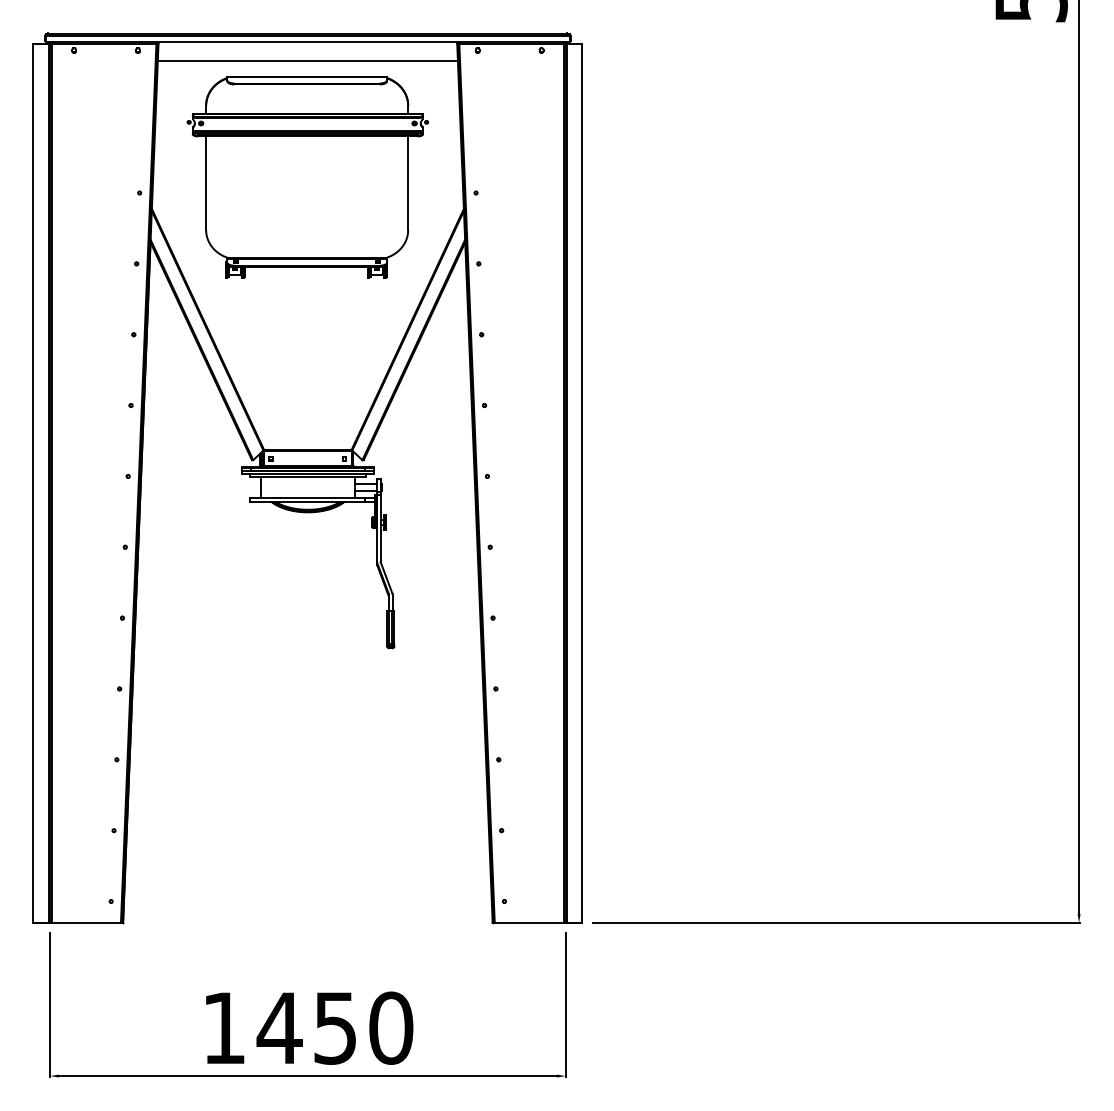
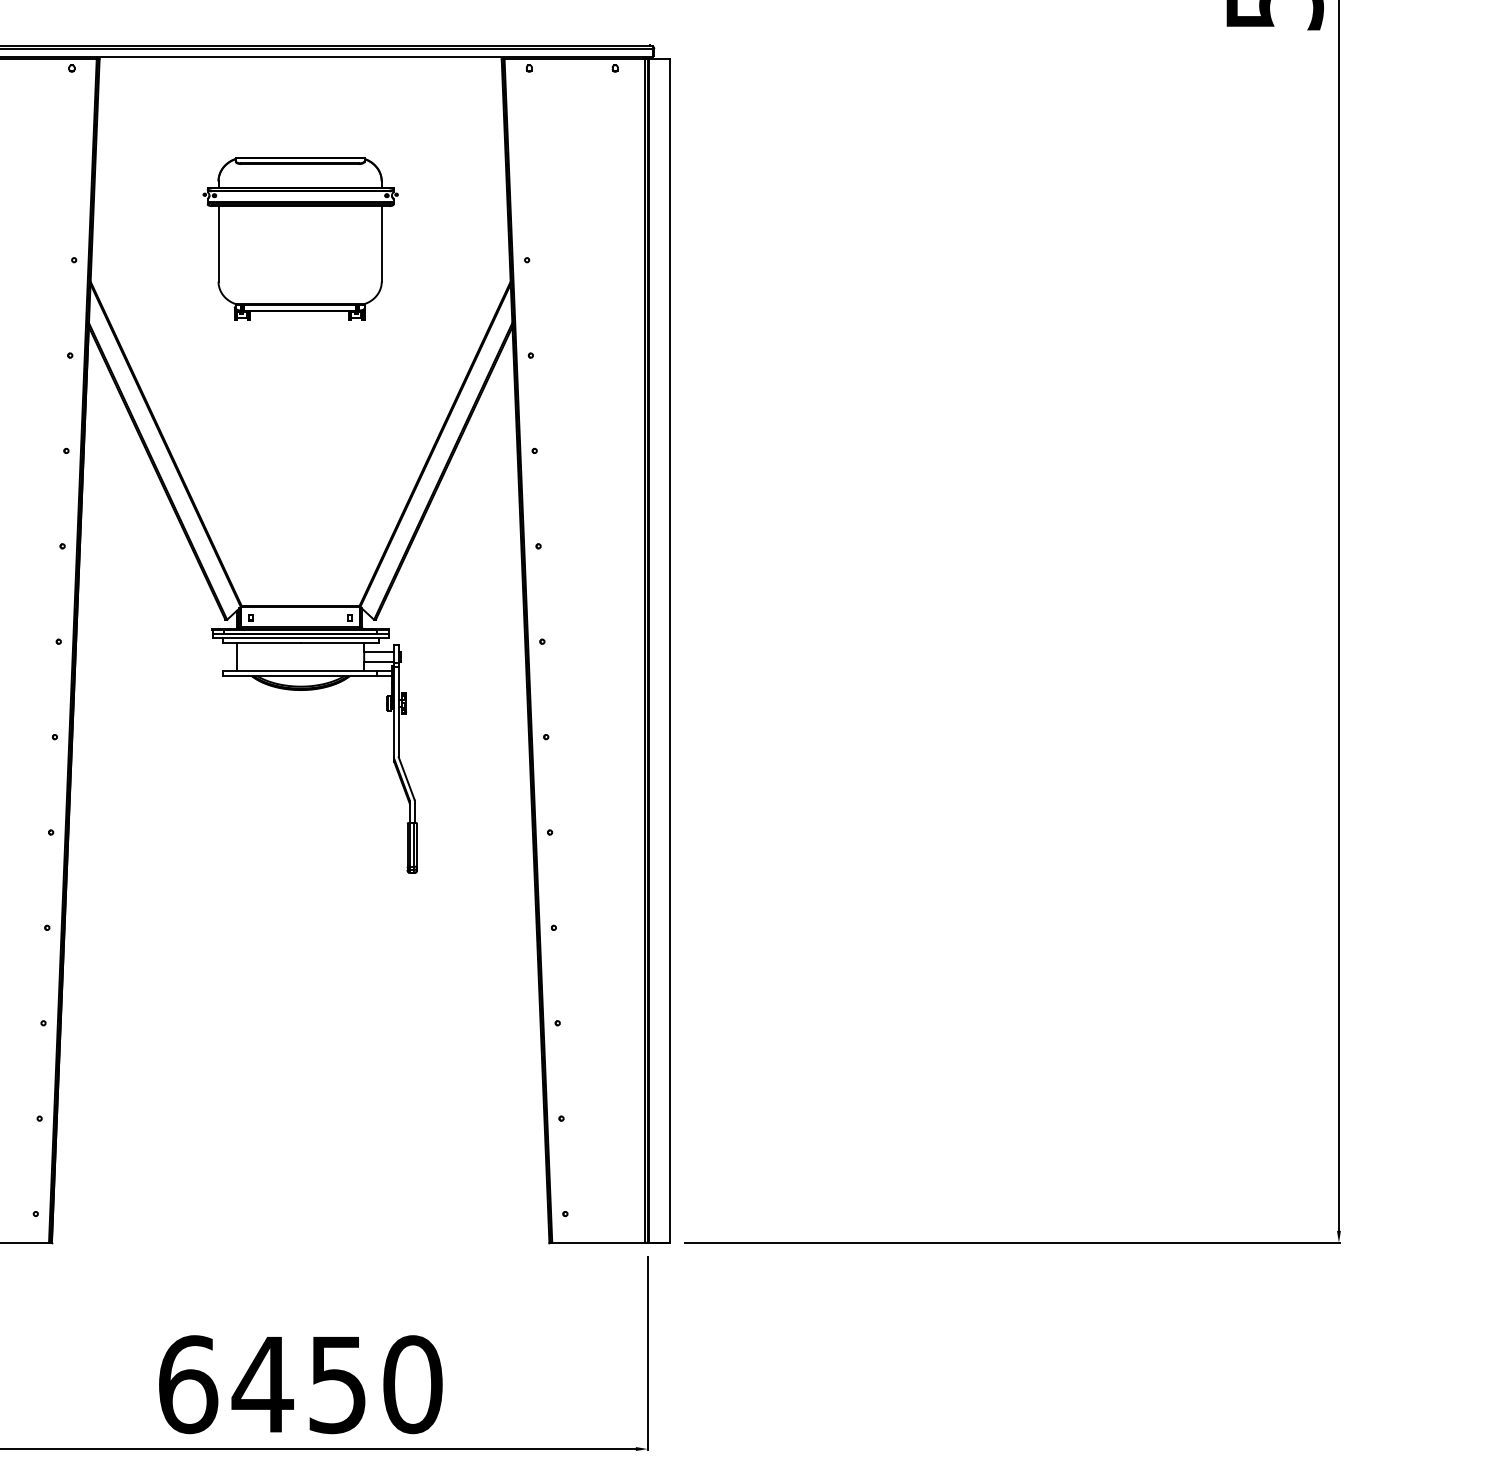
line: (307, 60) -> (300, 81), removed
part: (307, 177) -> (300, 239), size x0.6
text: (224, 1027) -> (188, 1383), 1450 -> 6450

